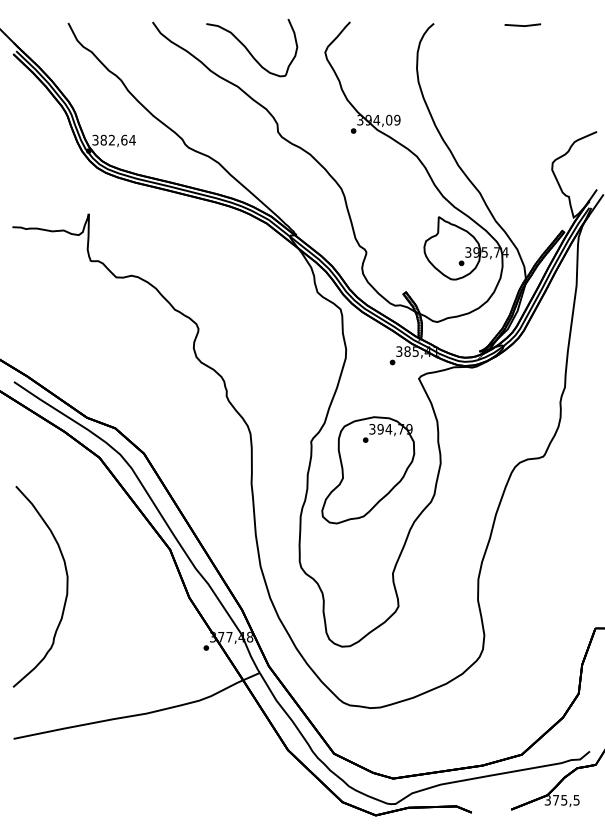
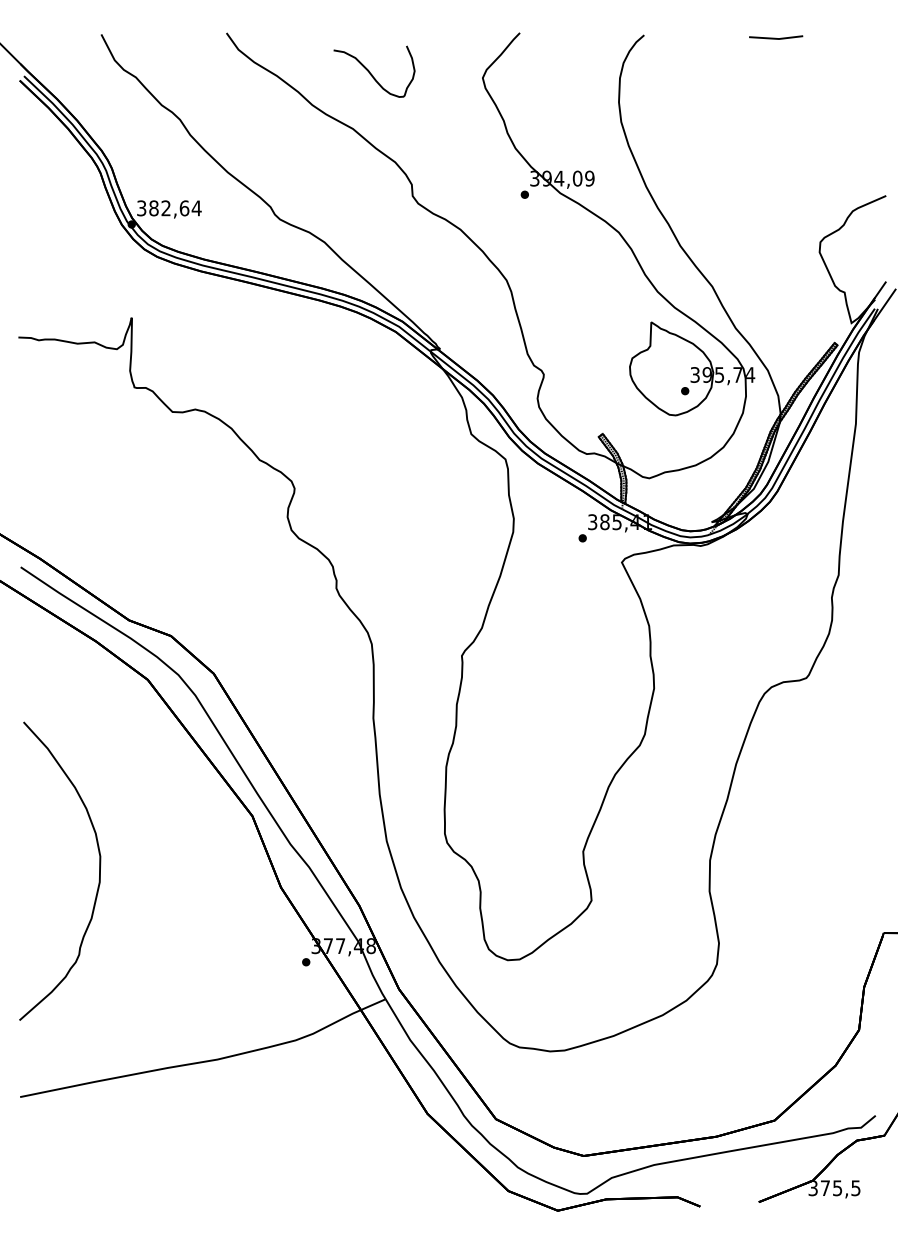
part: (252, 48) -> (374, 72), size x0.6
part: (368, 470) -> (546, 698), removed

